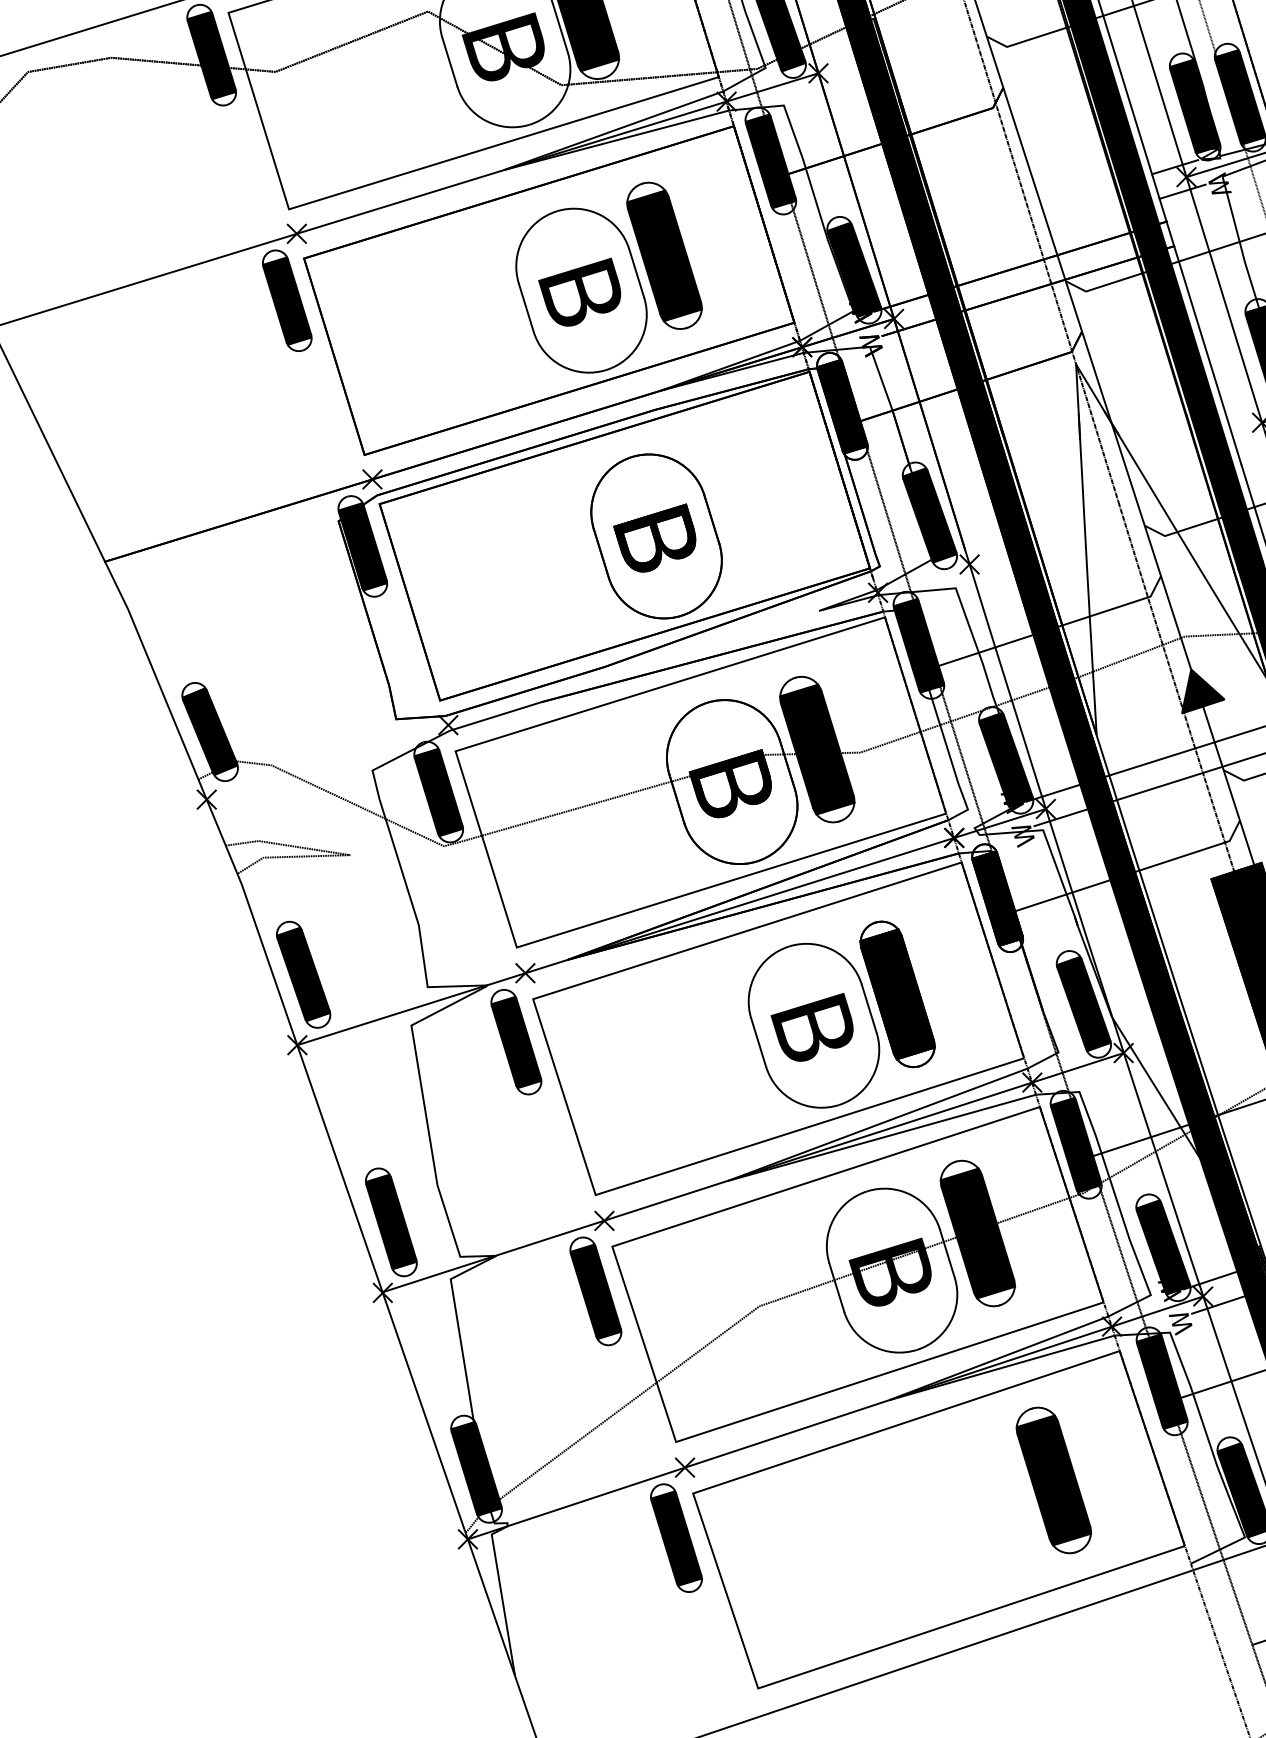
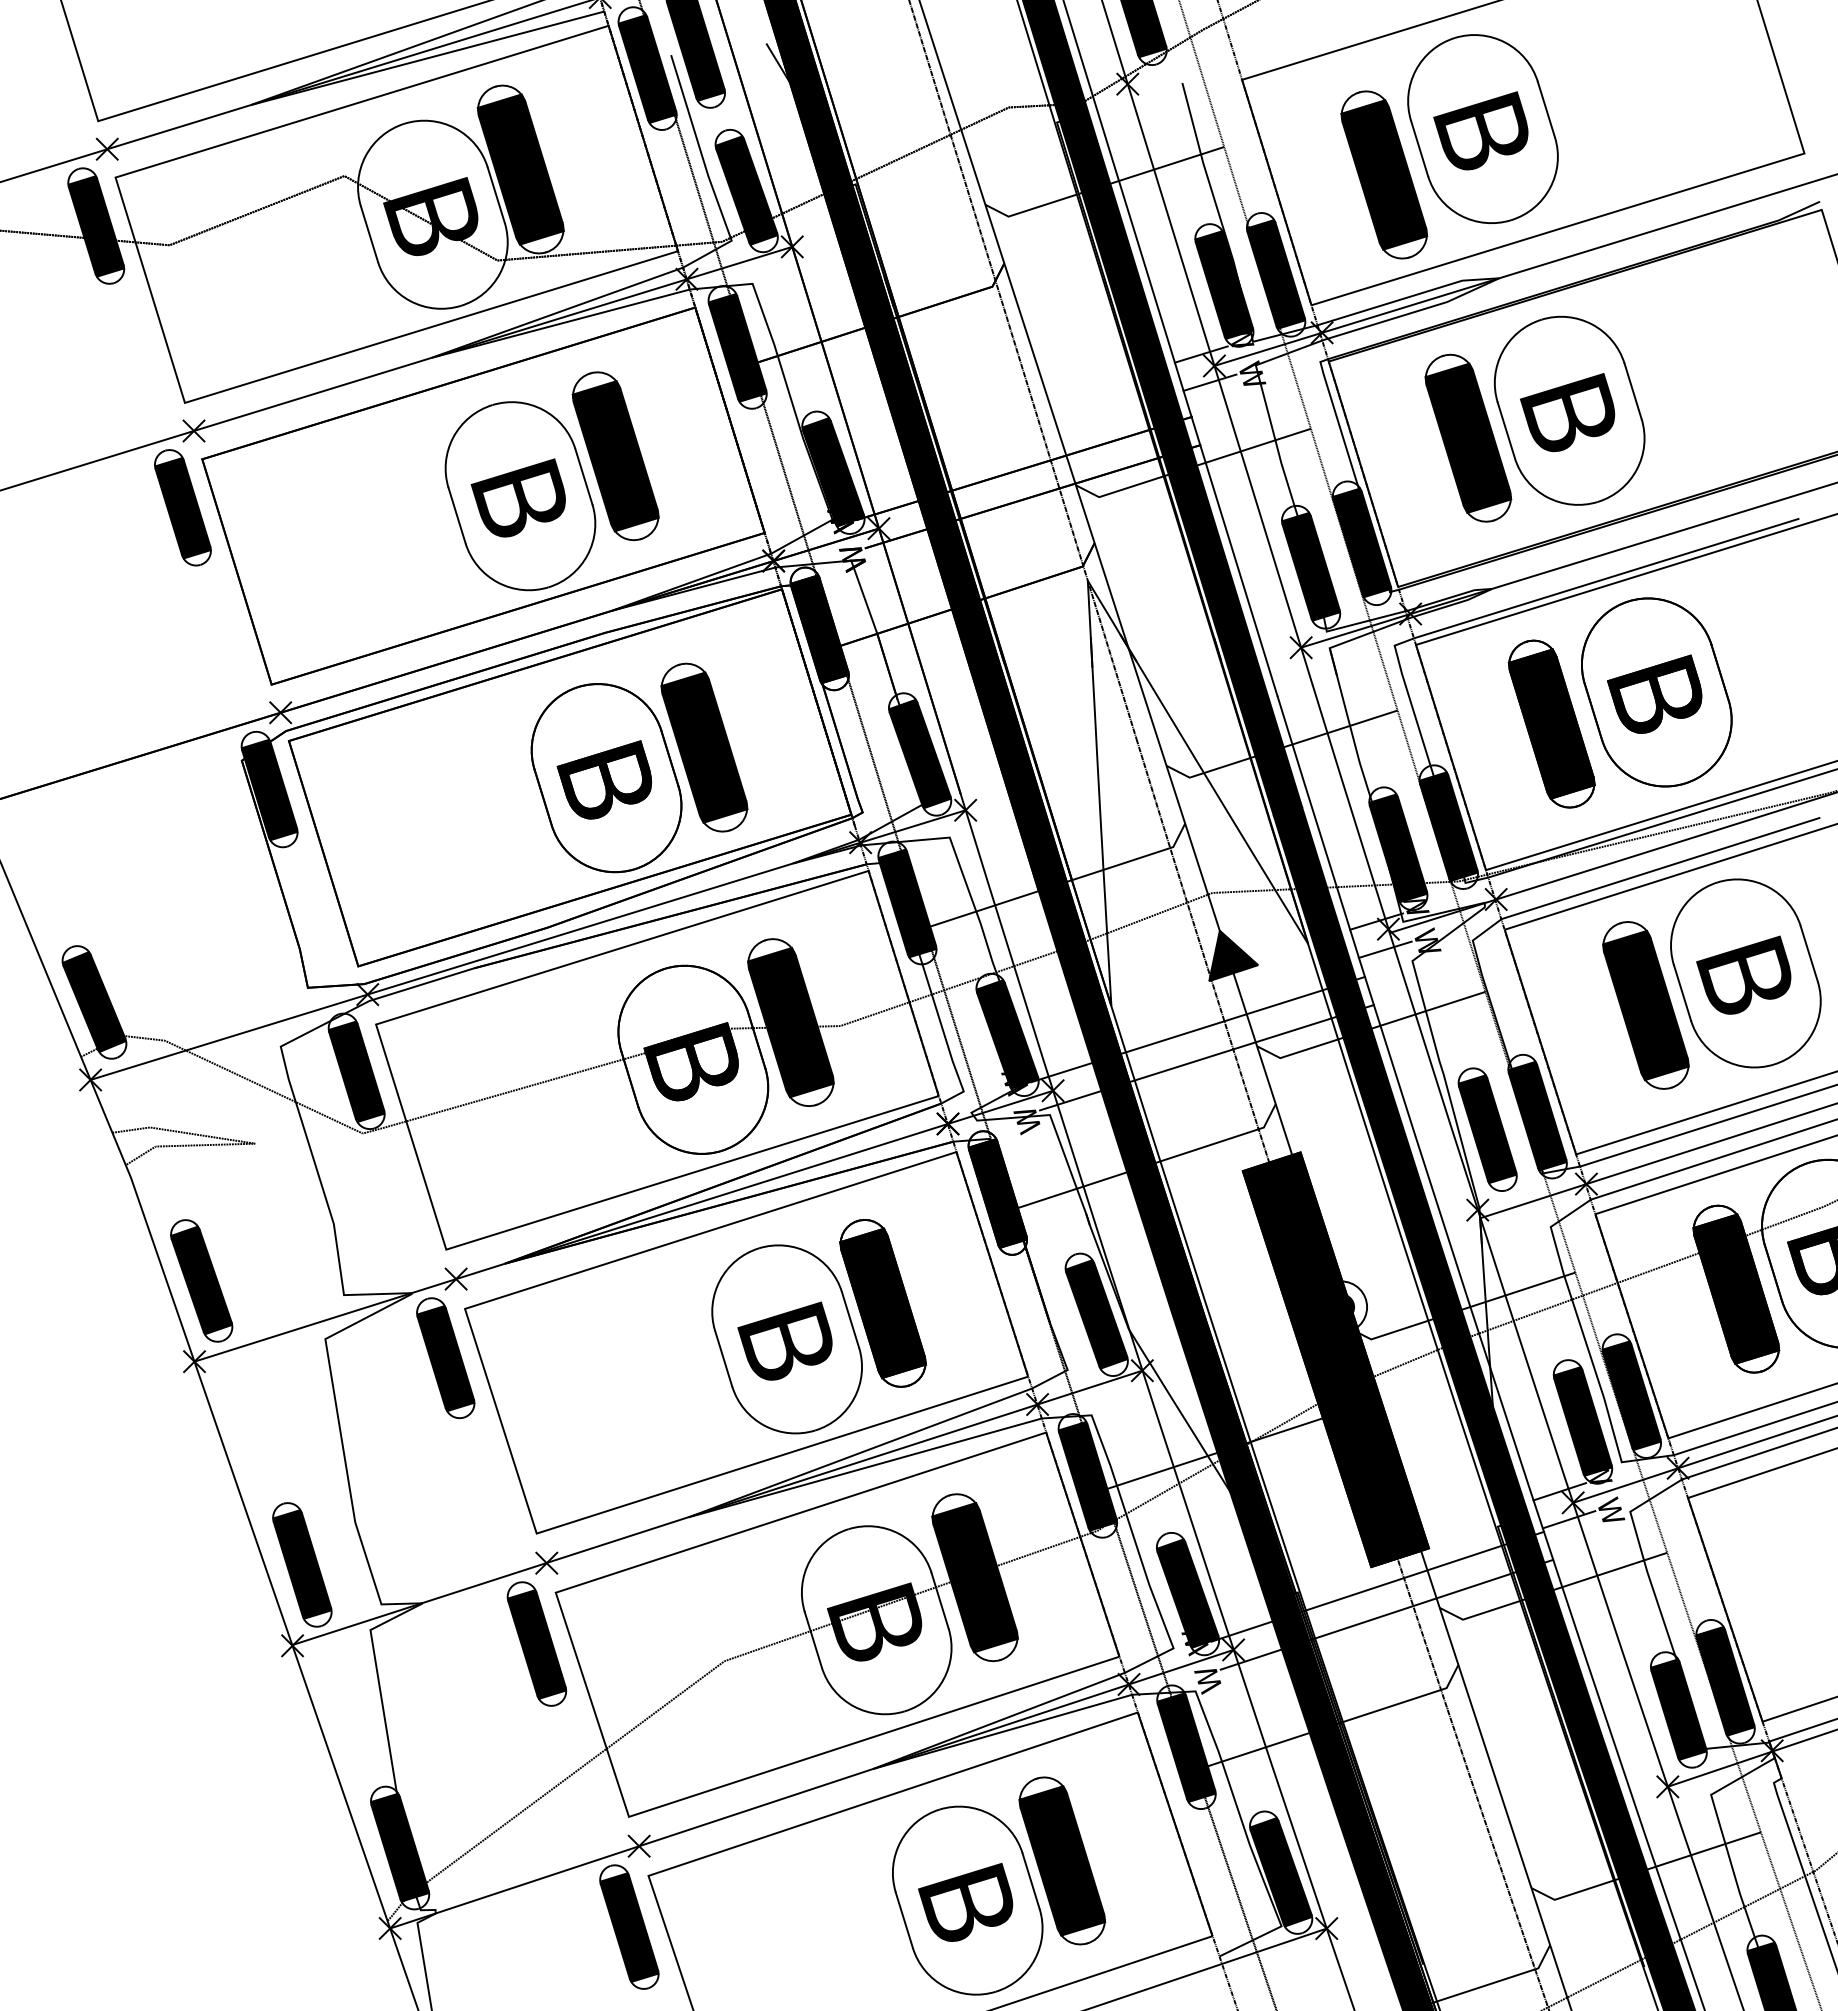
part: (741, 509) -> (704, 747), added
line: (587, 681) -> (527, 944), added
part: (971, 1514) -> (967, 1900), added

